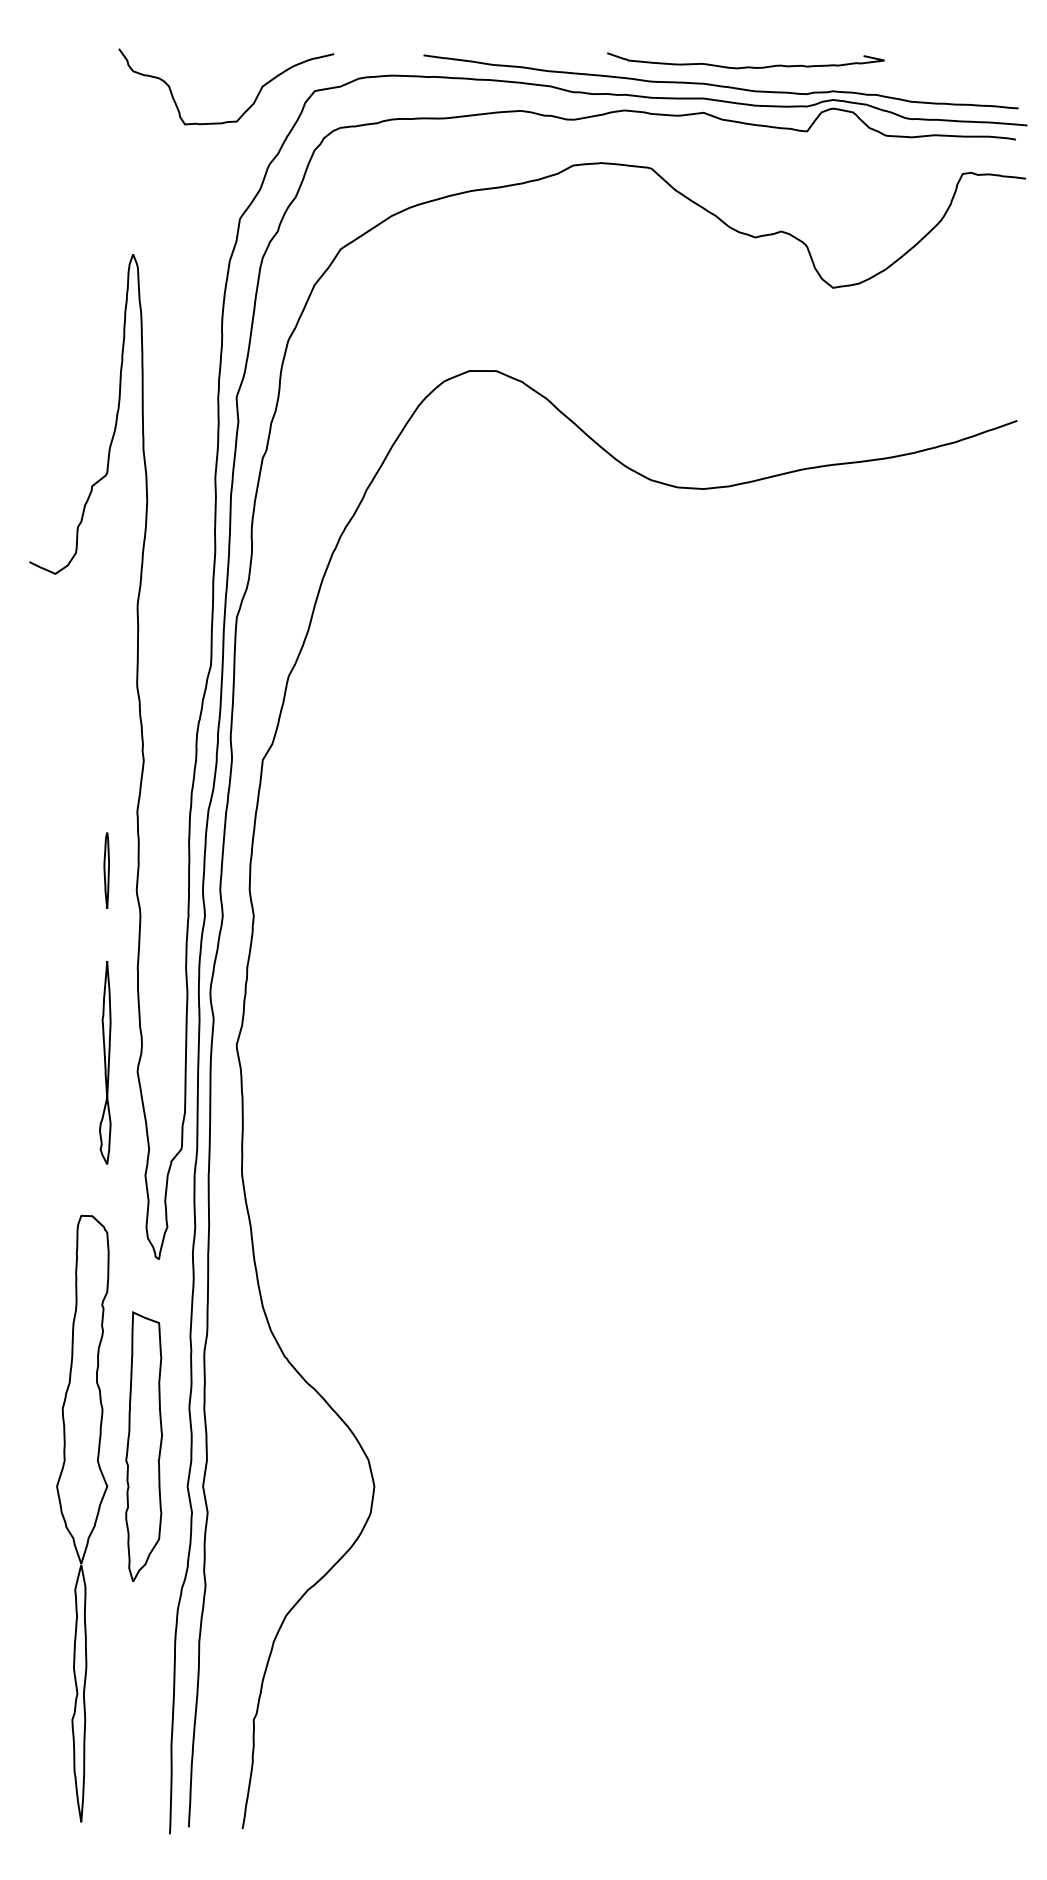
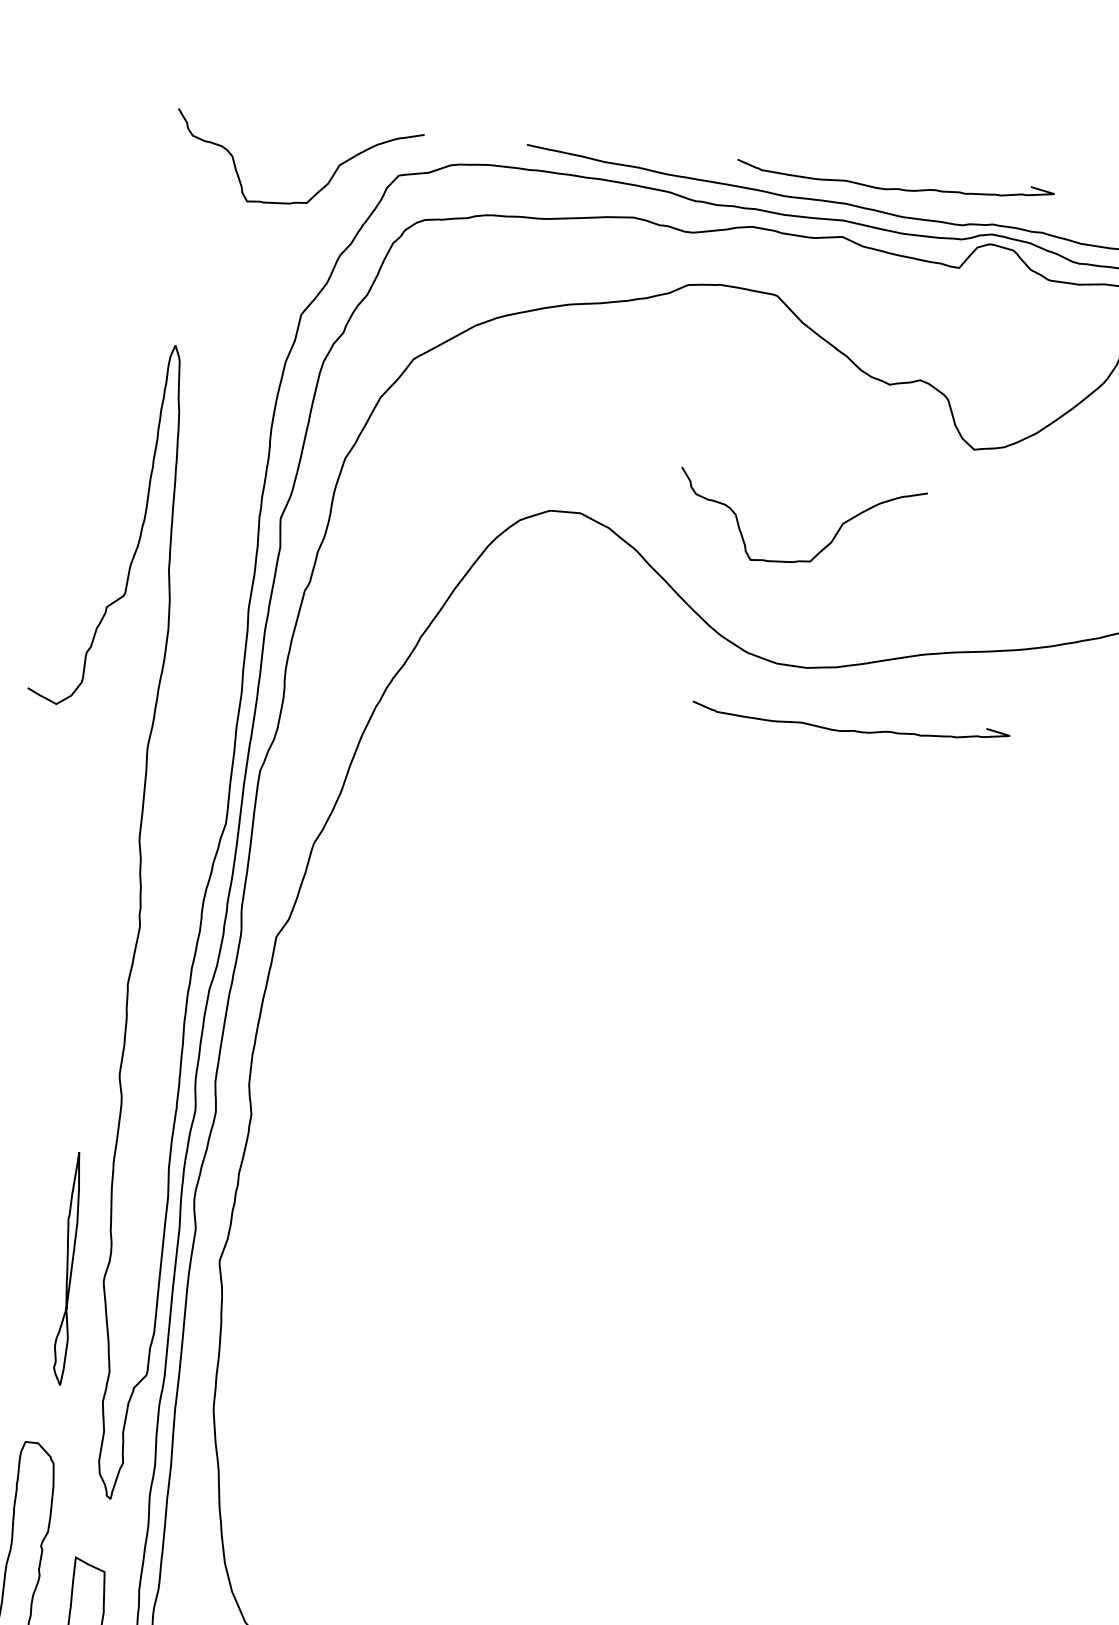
curve: (710, 382) -> (824, 546), added
curve: (745, 539) -> (850, 729), added
part: (106, 870) -> (86, 1048), removed

